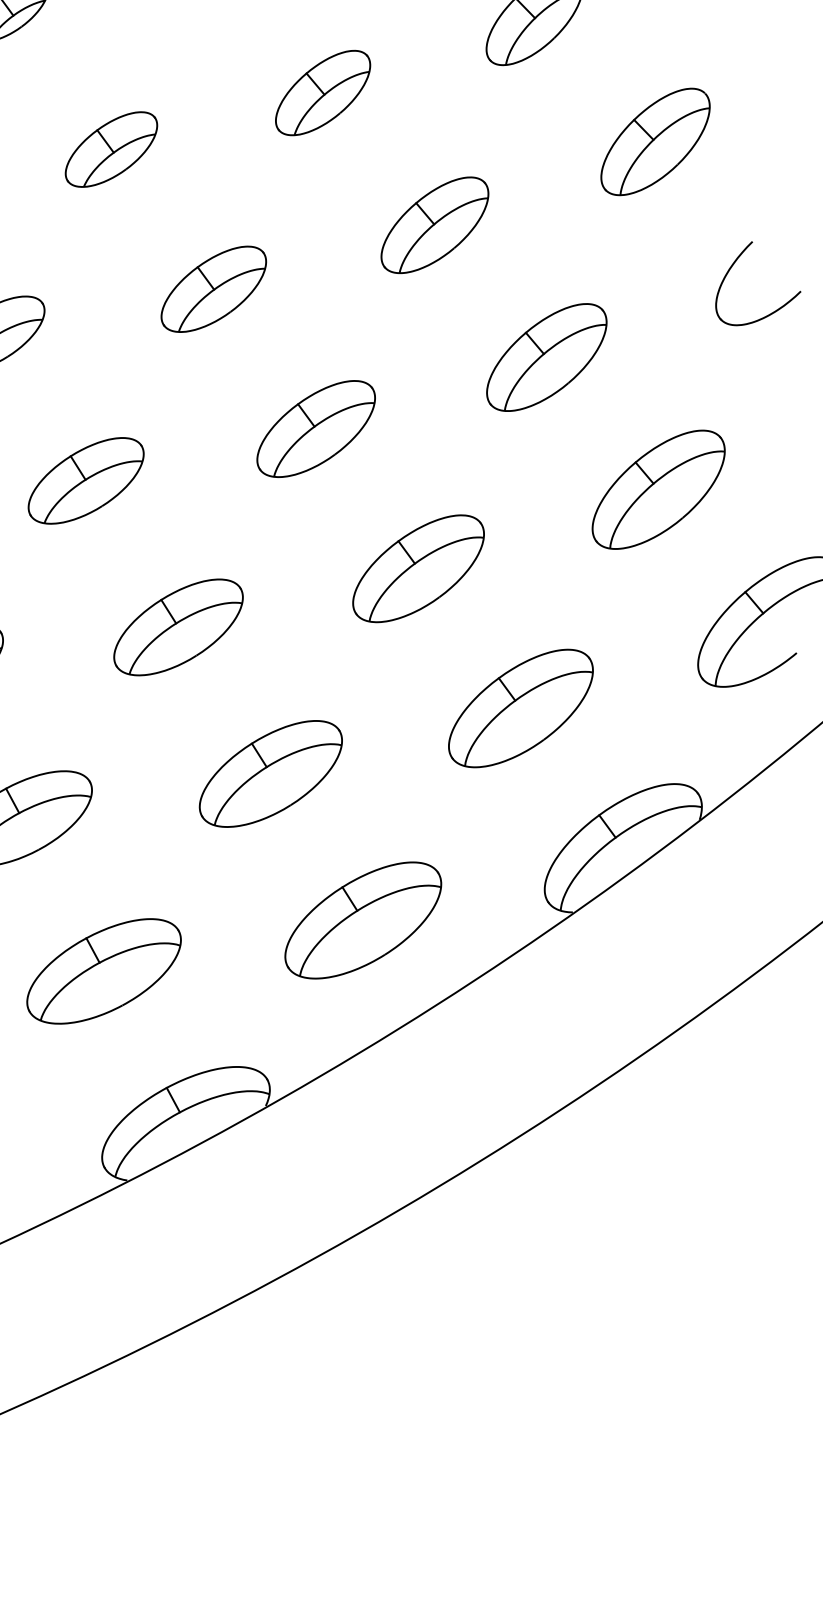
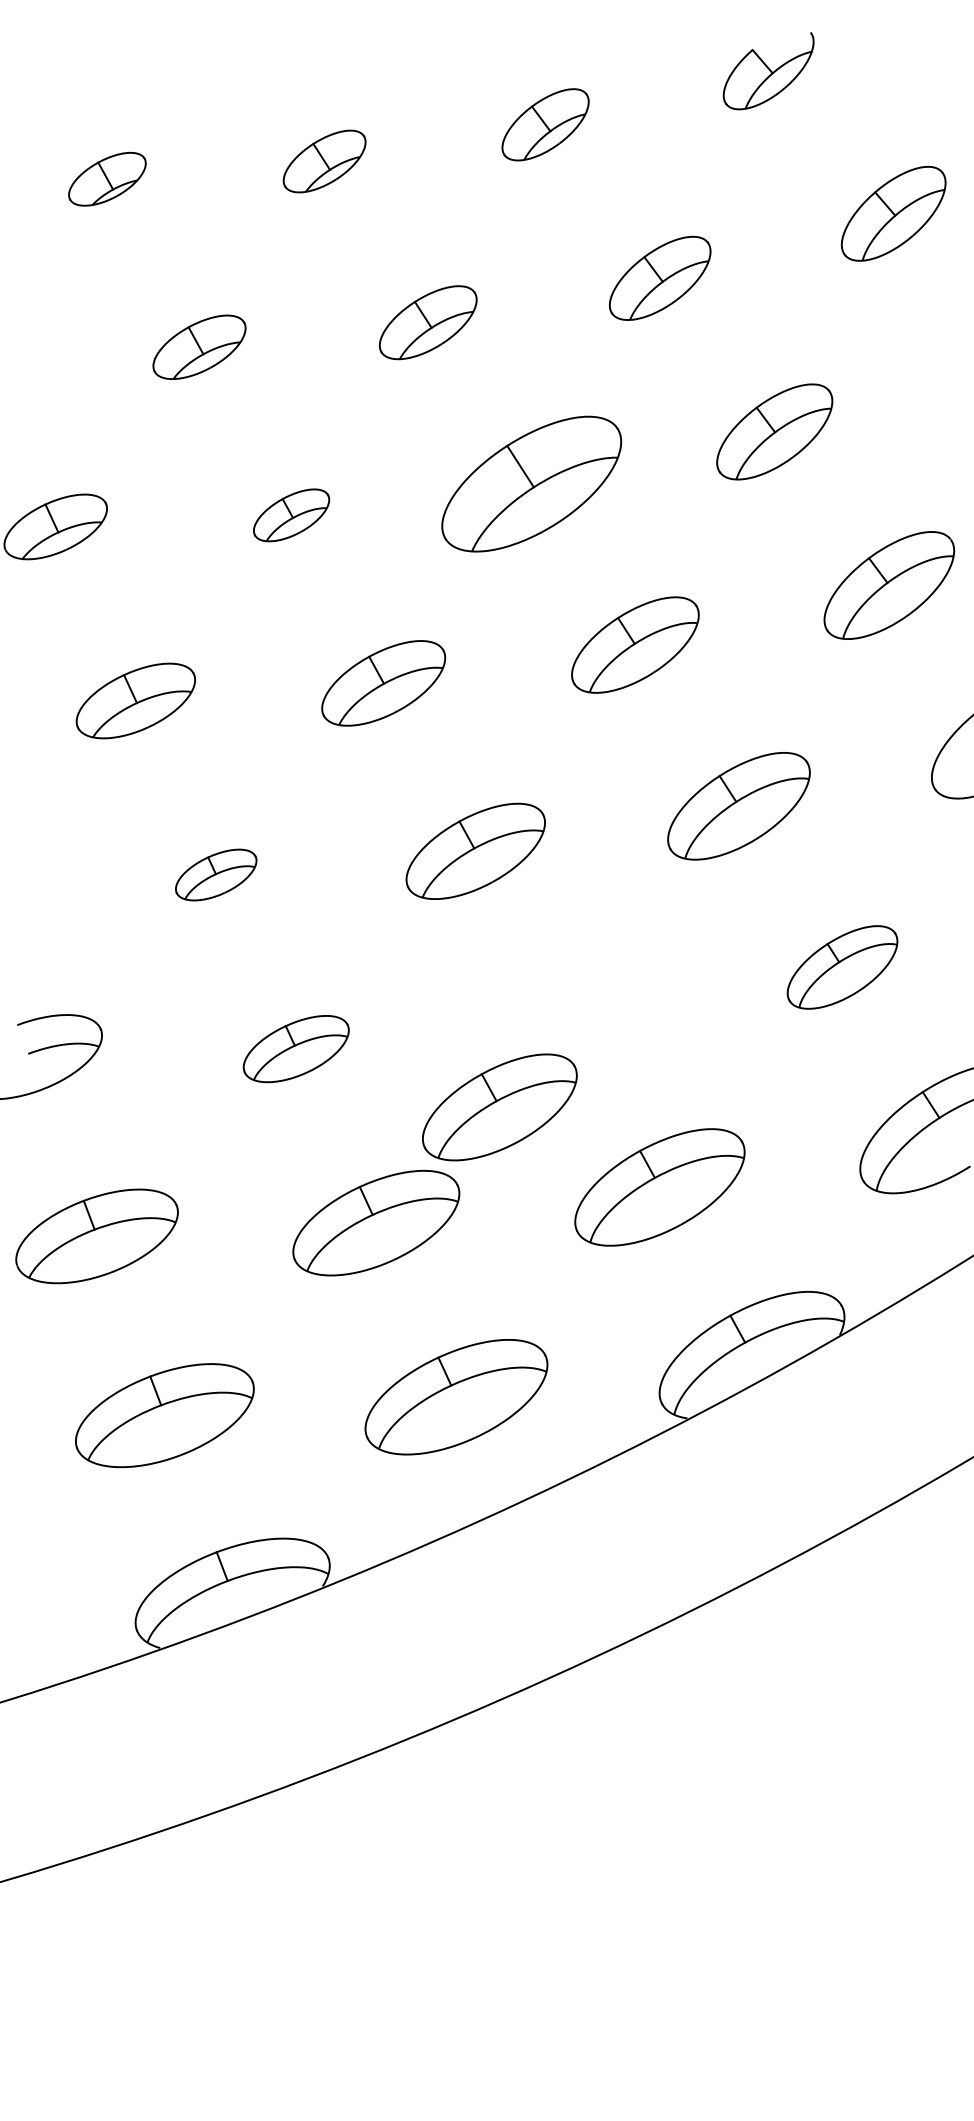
part: (322, 92) -> (531, 483), size x1.6
part: (111, 149) -> (291, 515), size x0.7
part: (86, 480) -> (216, 874), size x0.6
part: (658, 489) -> (842, 967), size x0.7
part: (418, 568) -> (499, 1107), moved
part: (178, 626) -> (296, 1048), size x0.7

